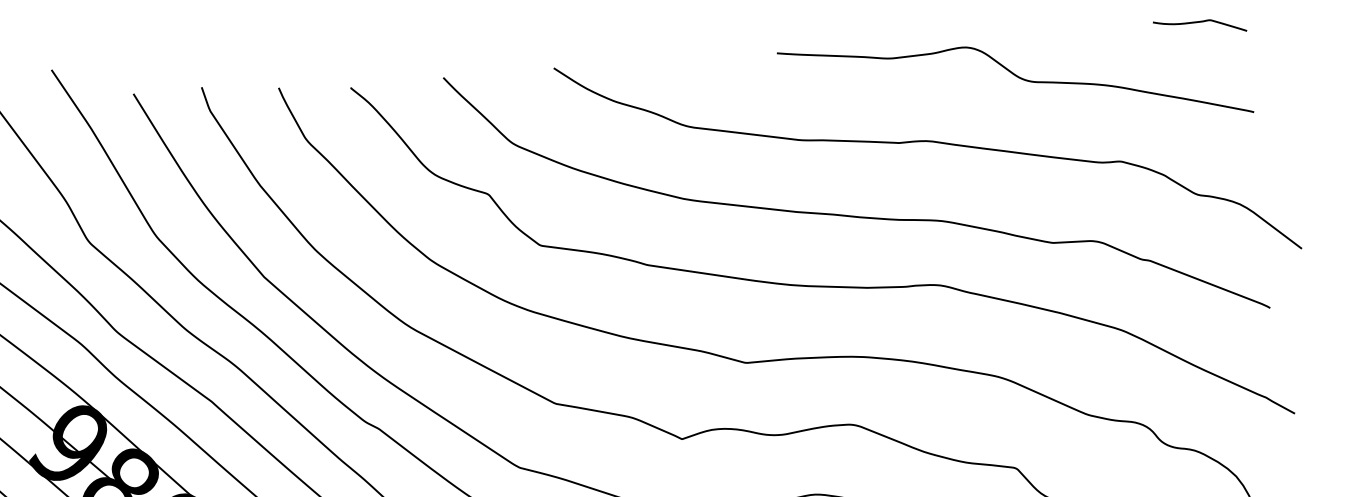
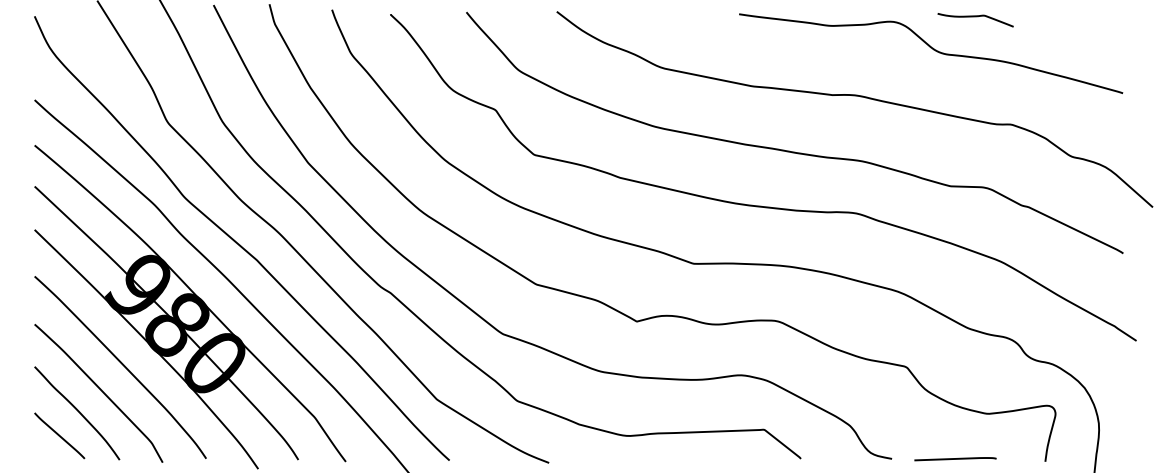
curve: (1199, 23) -> (975, 17), moved

